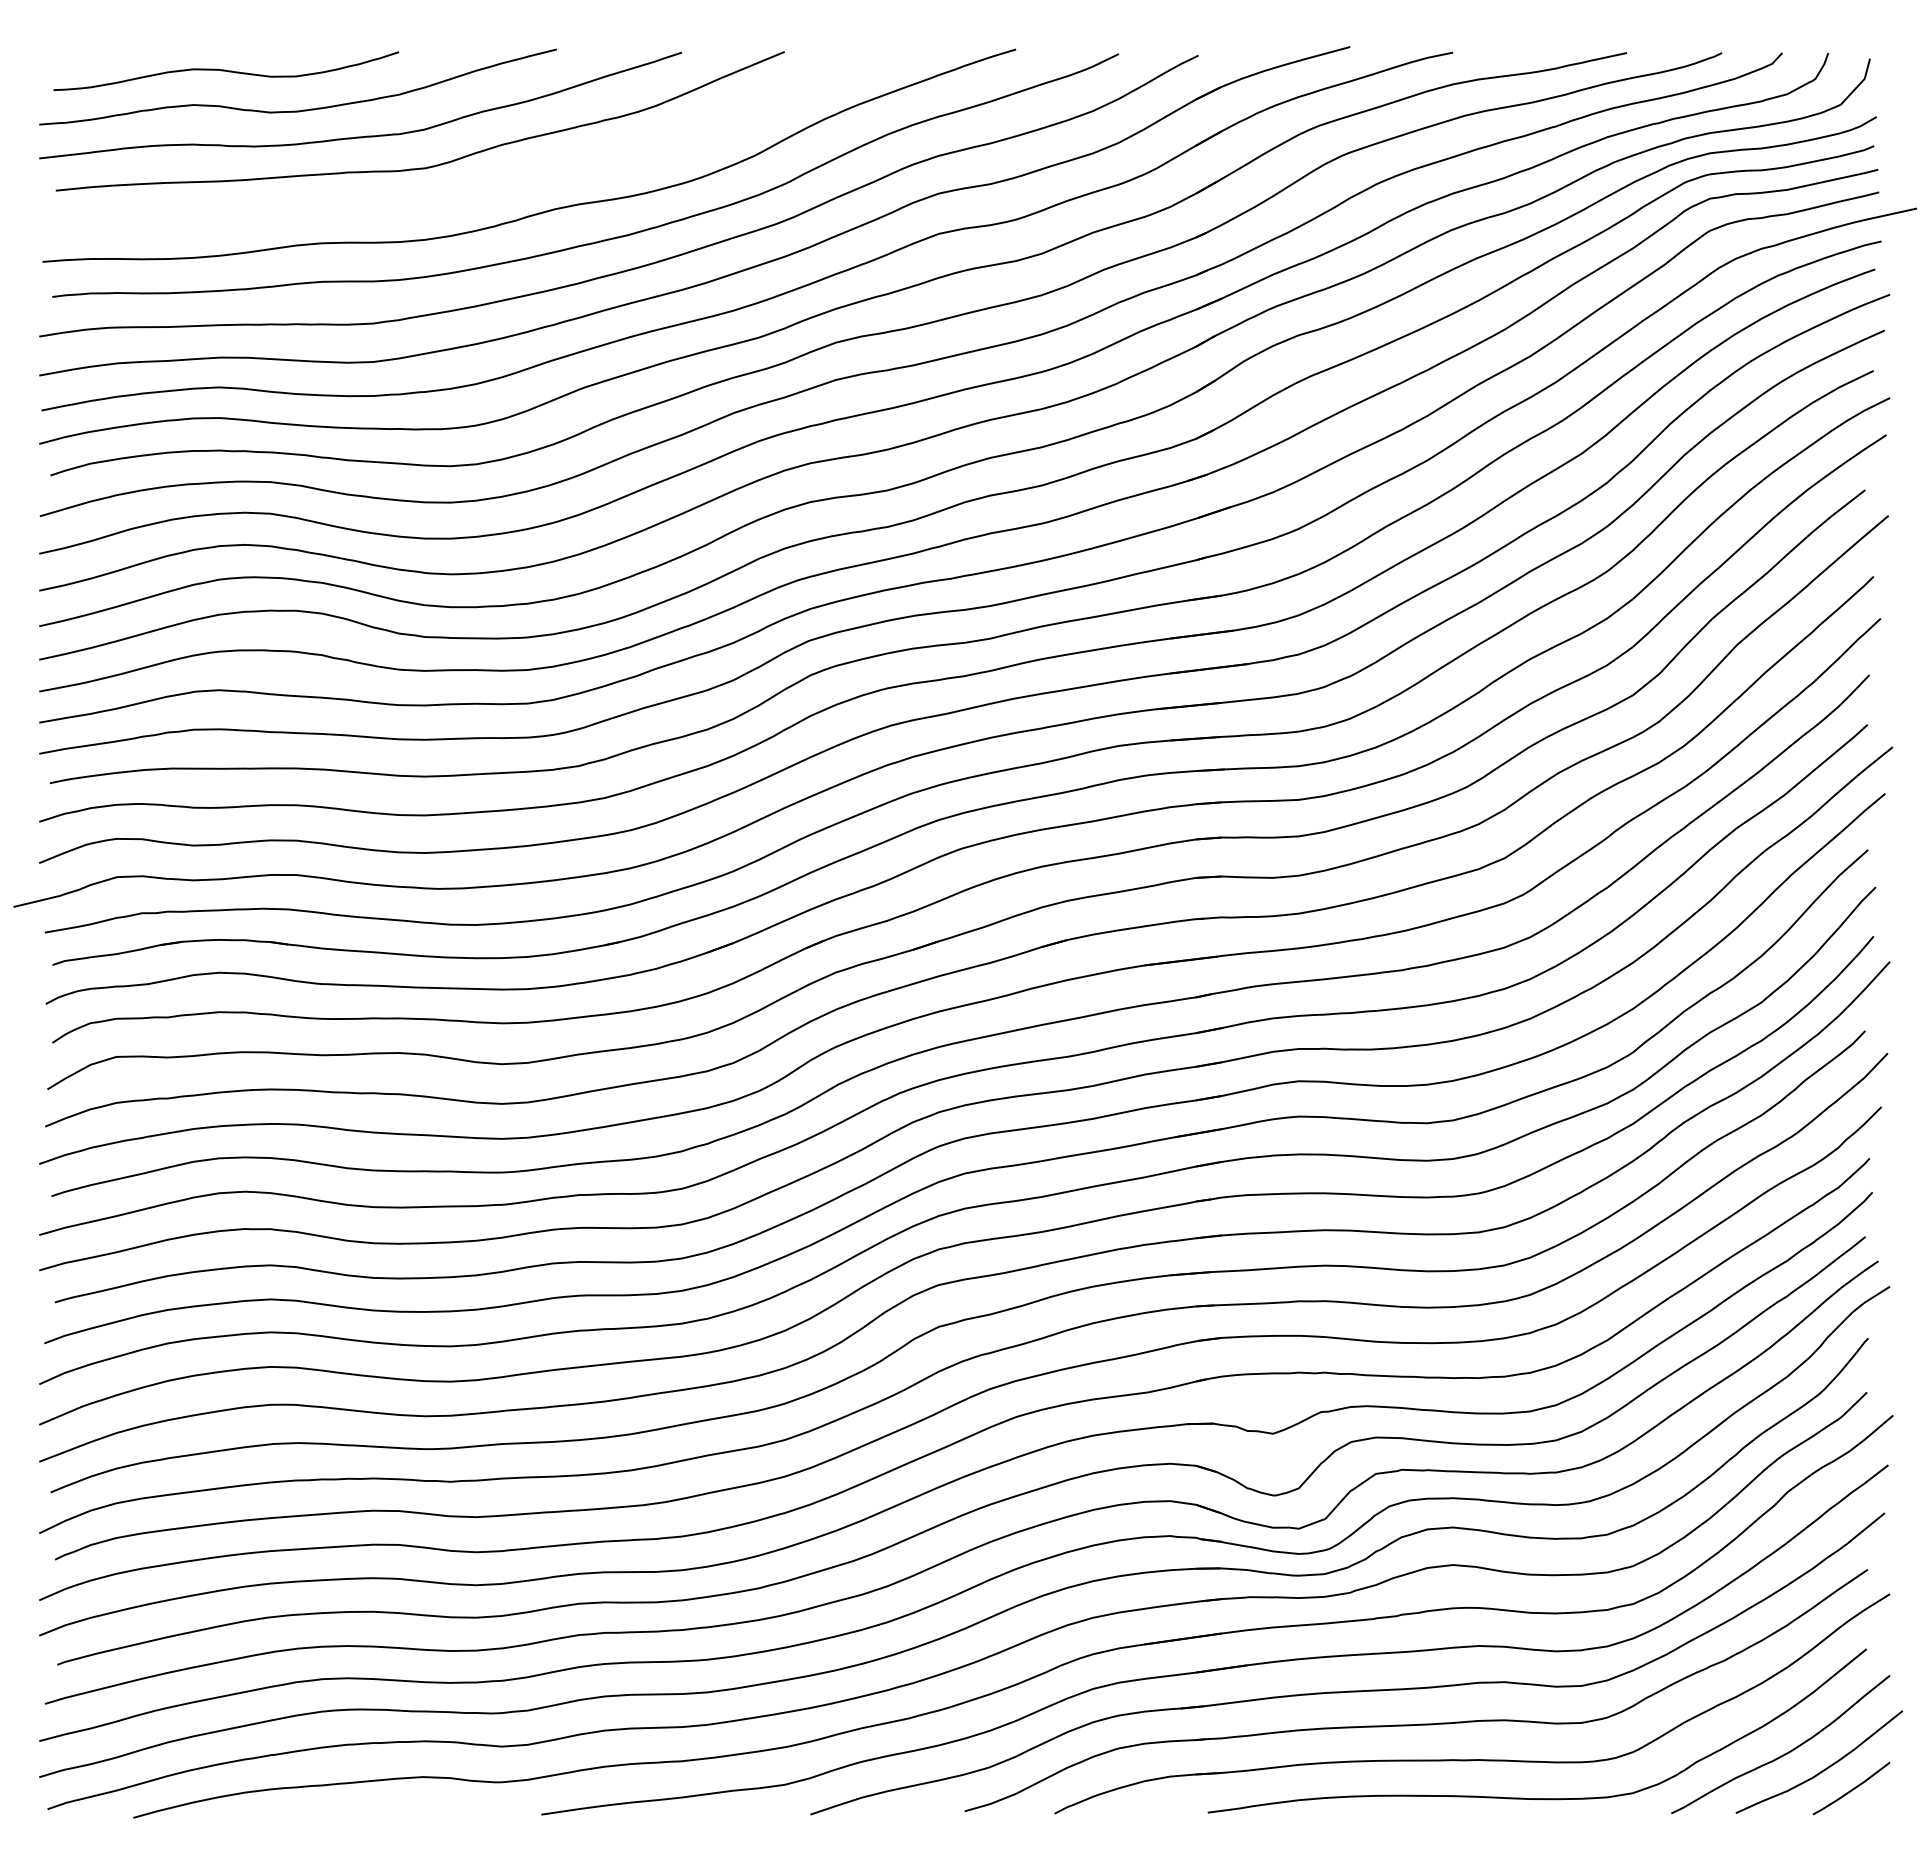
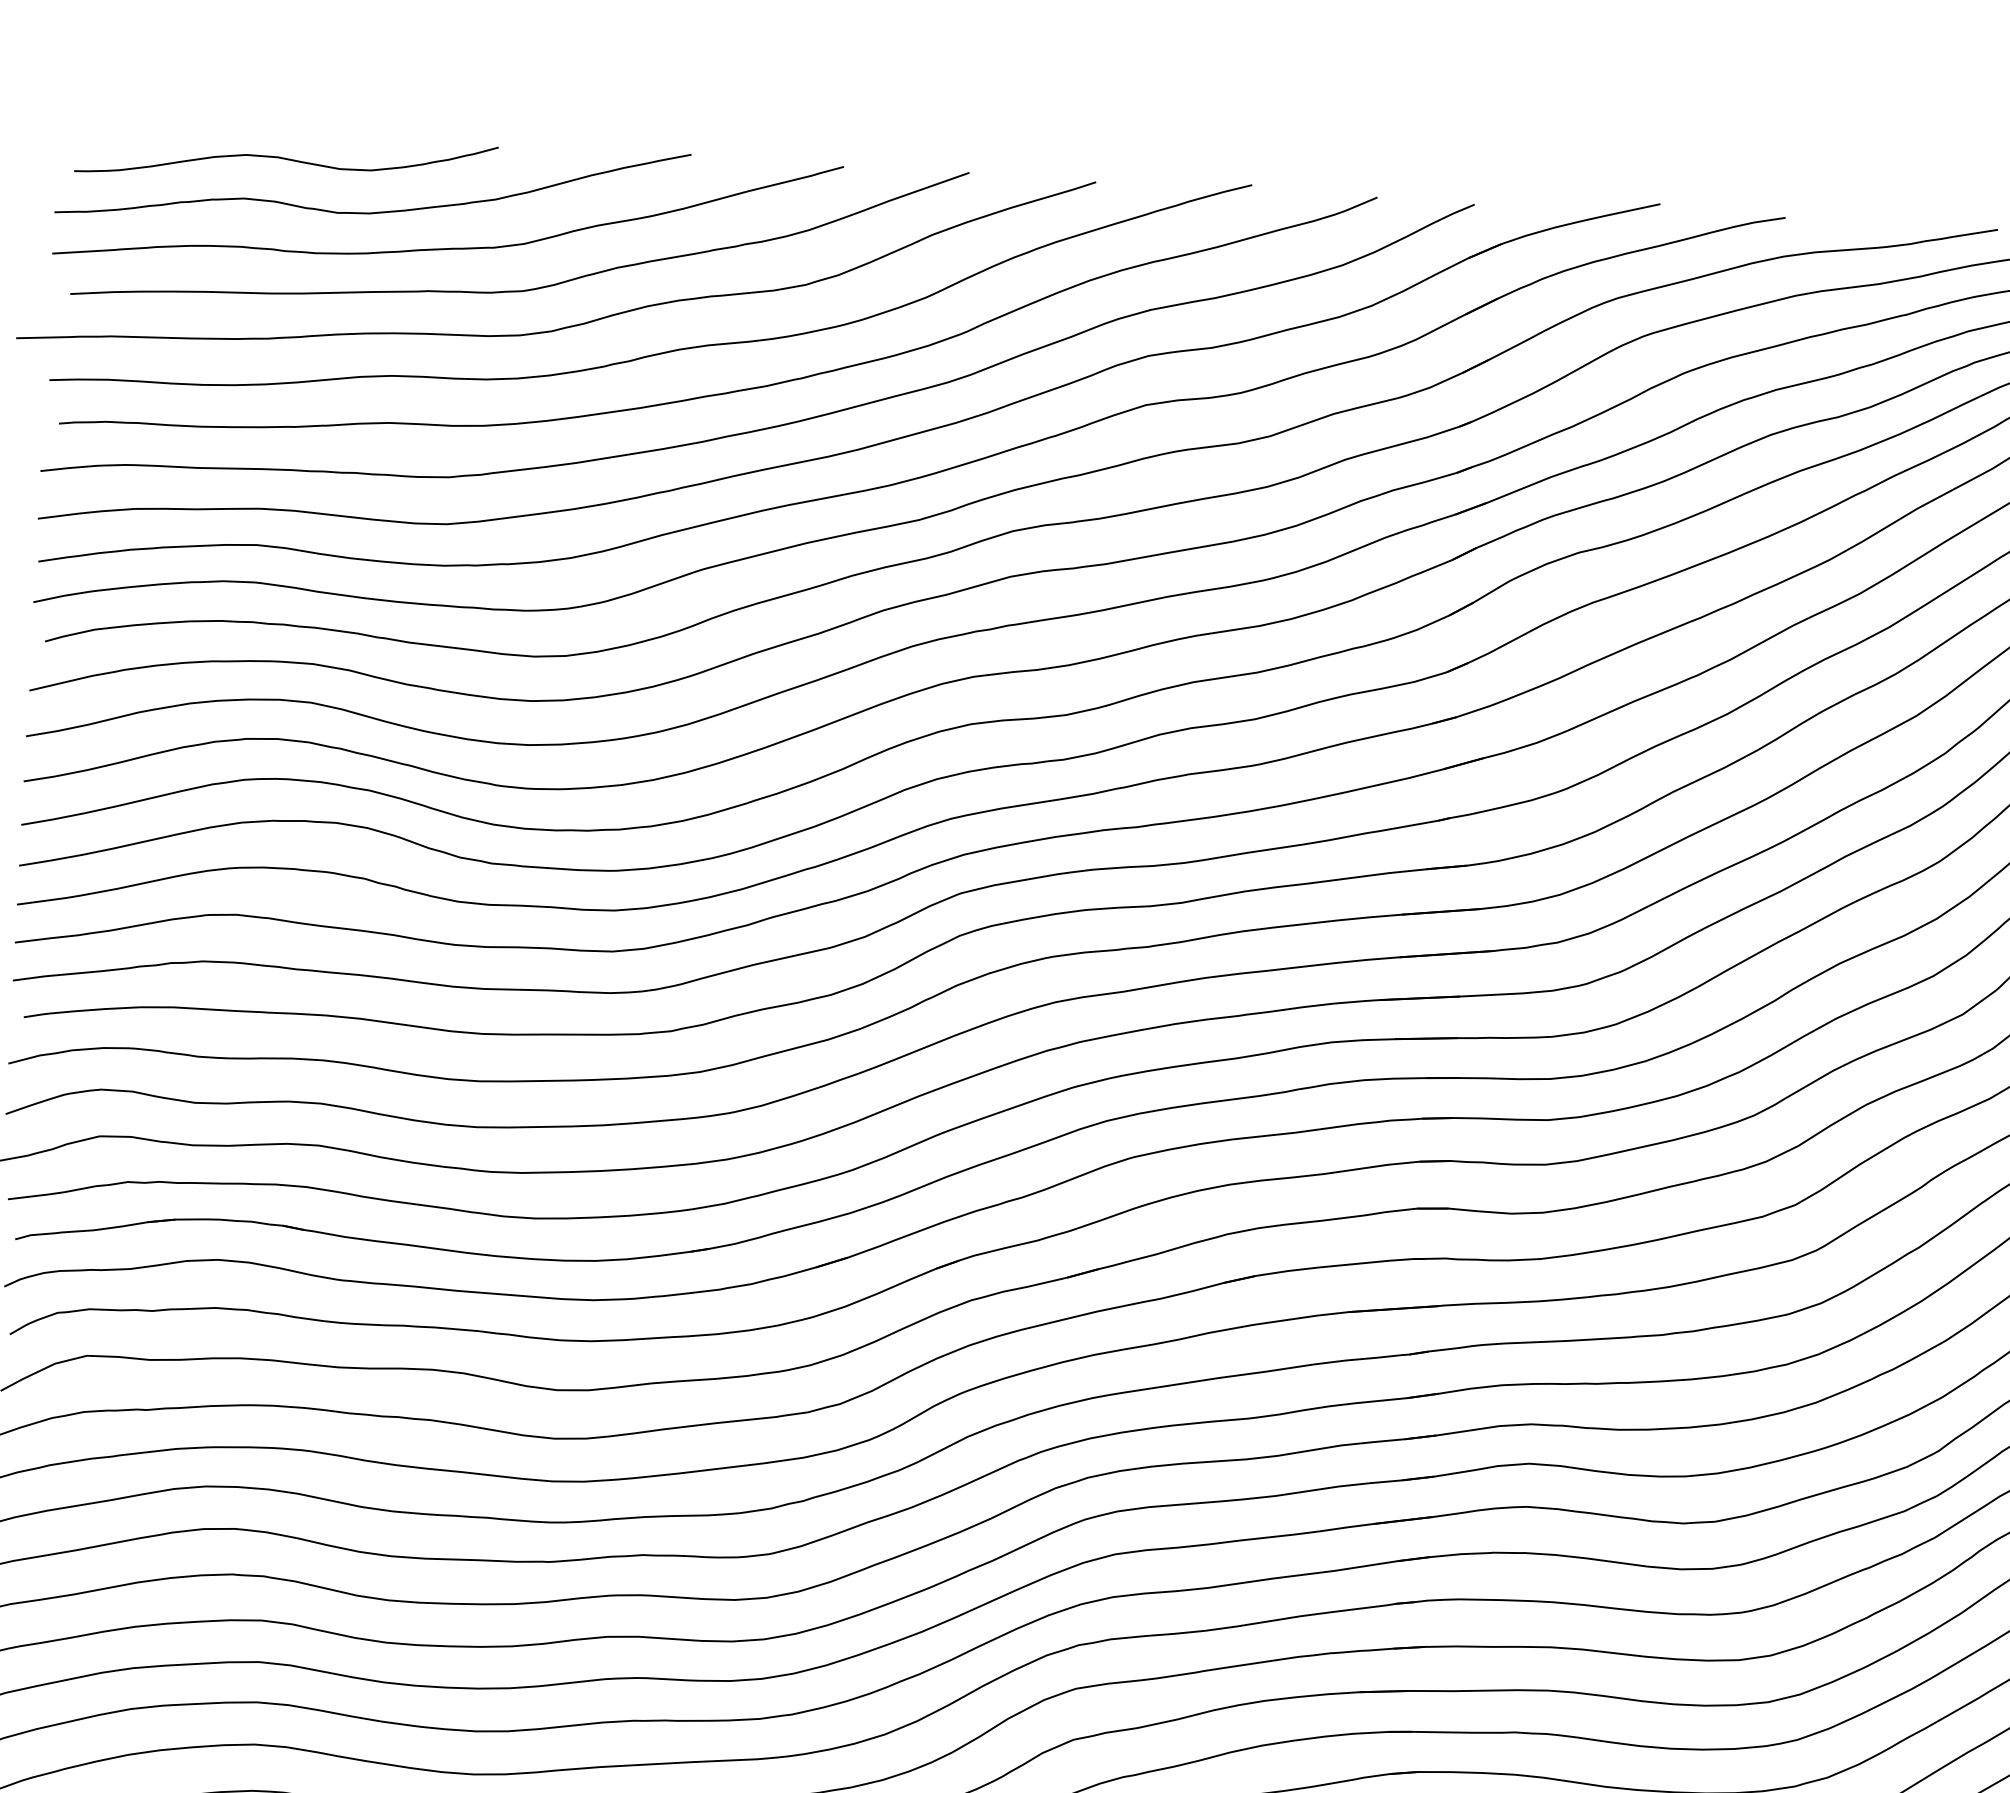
curve: (463, 194) -> (567, 325), added

